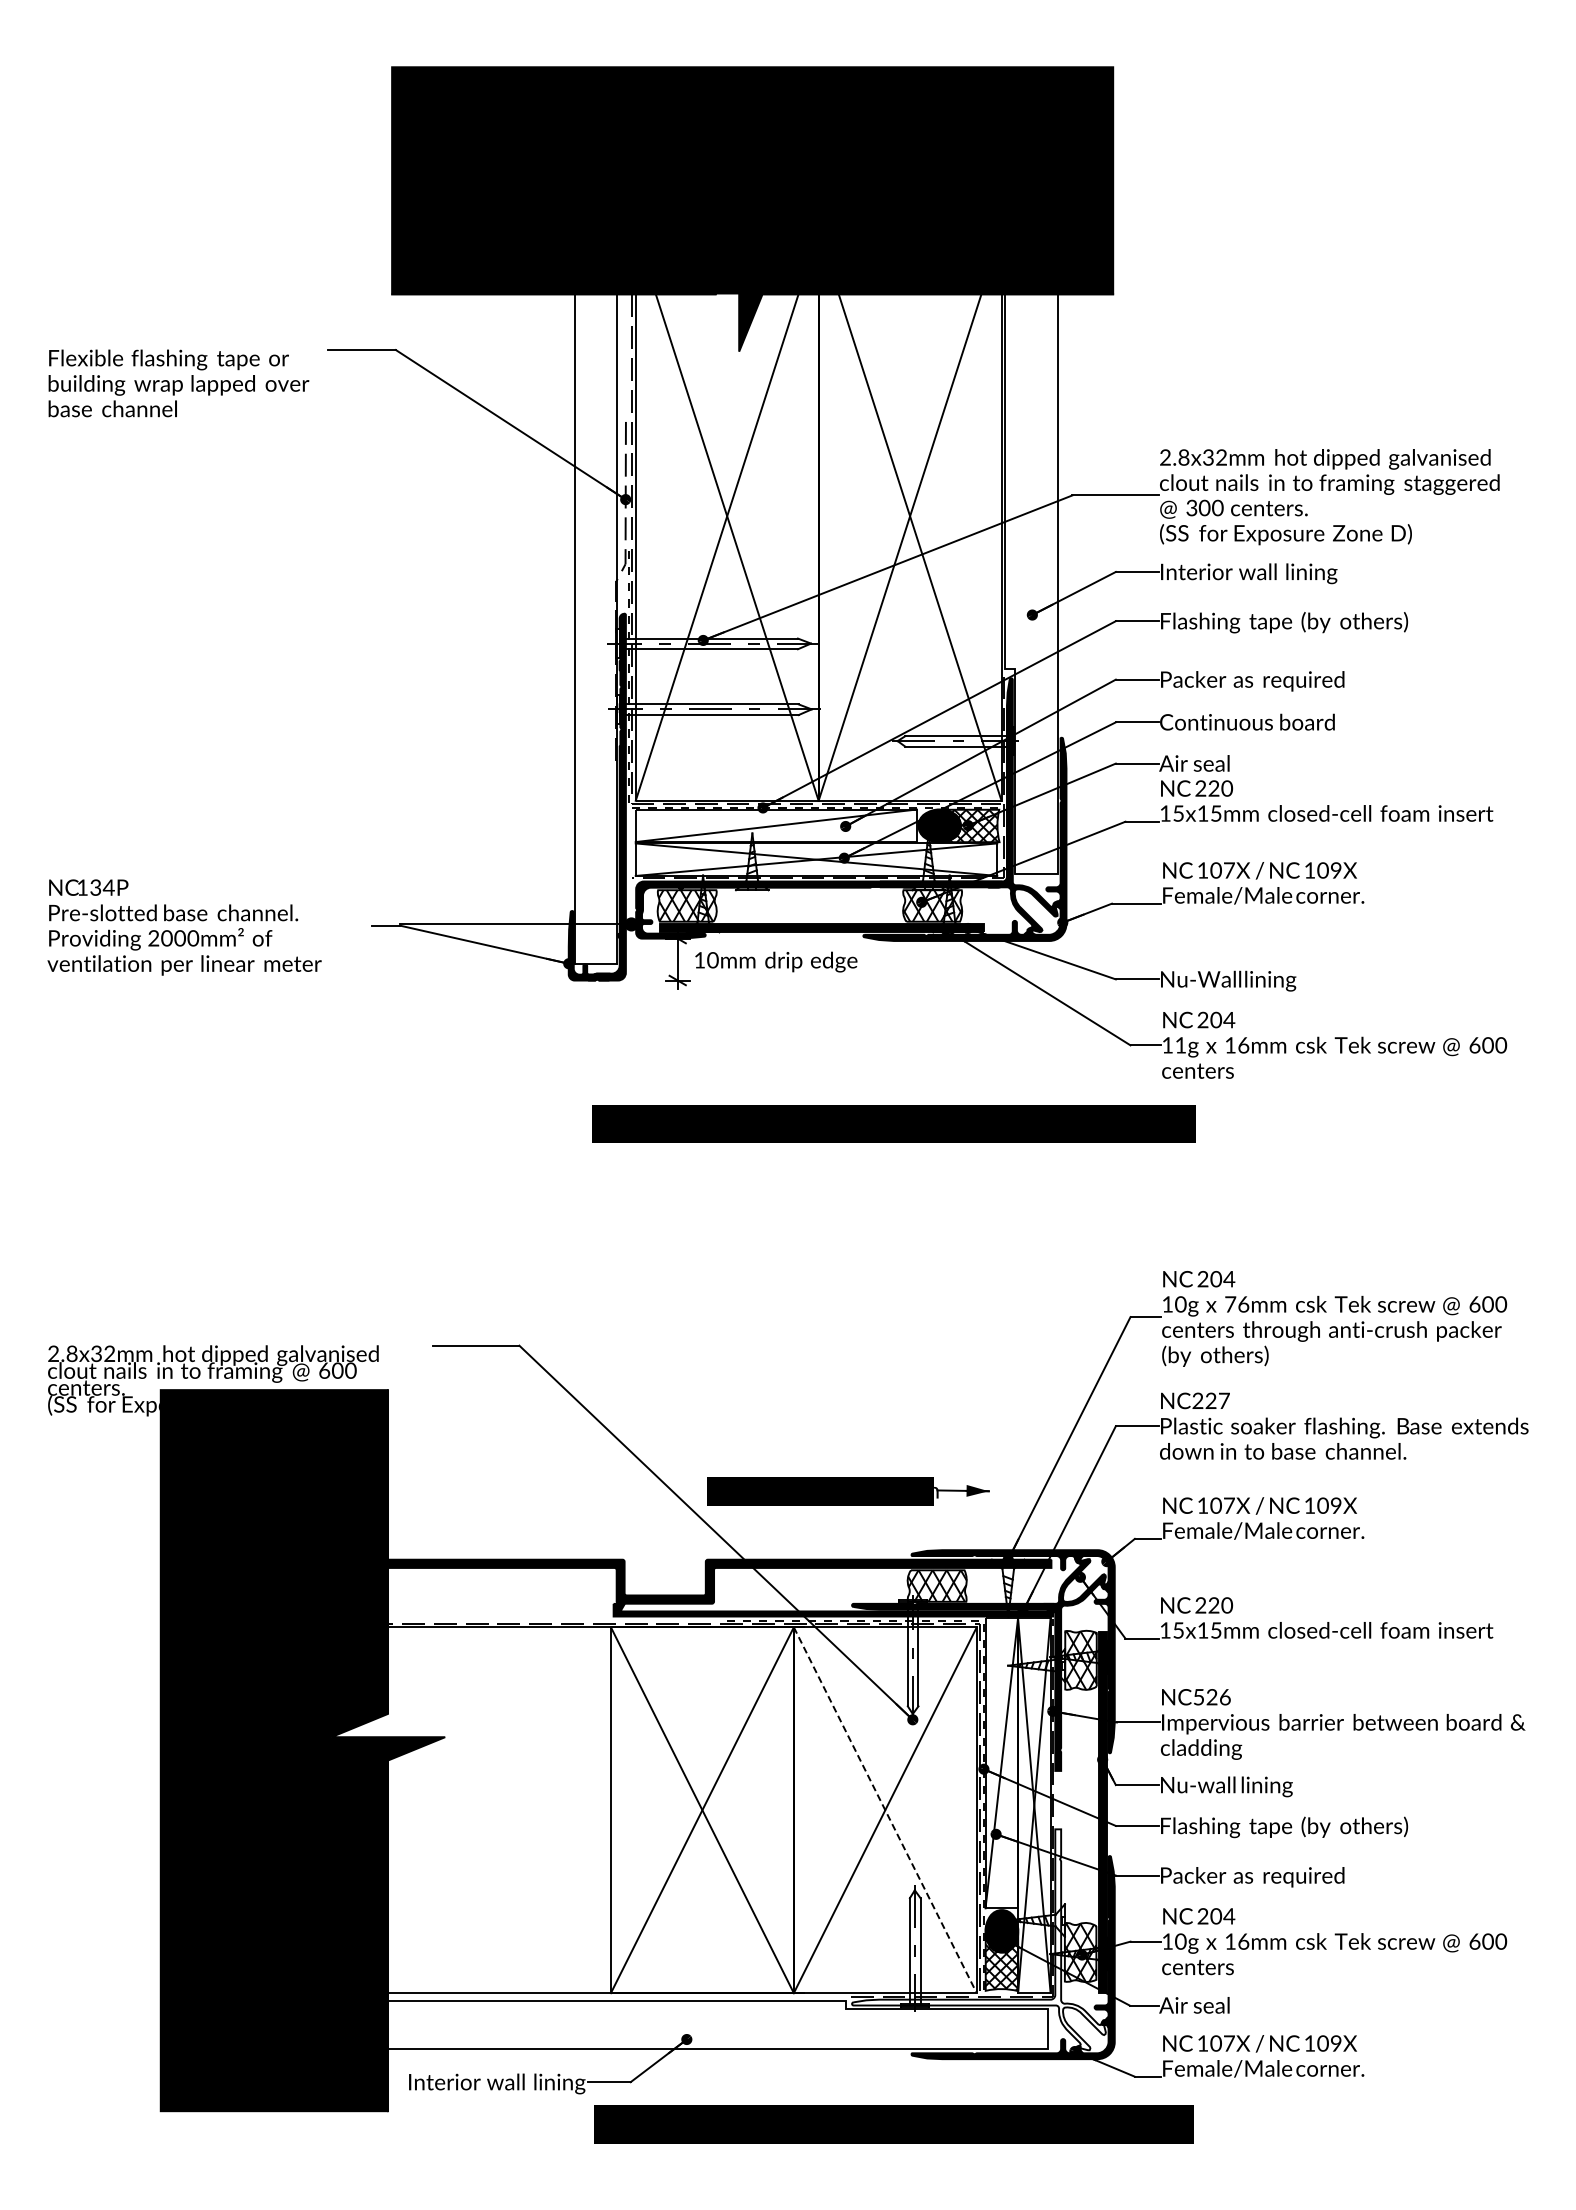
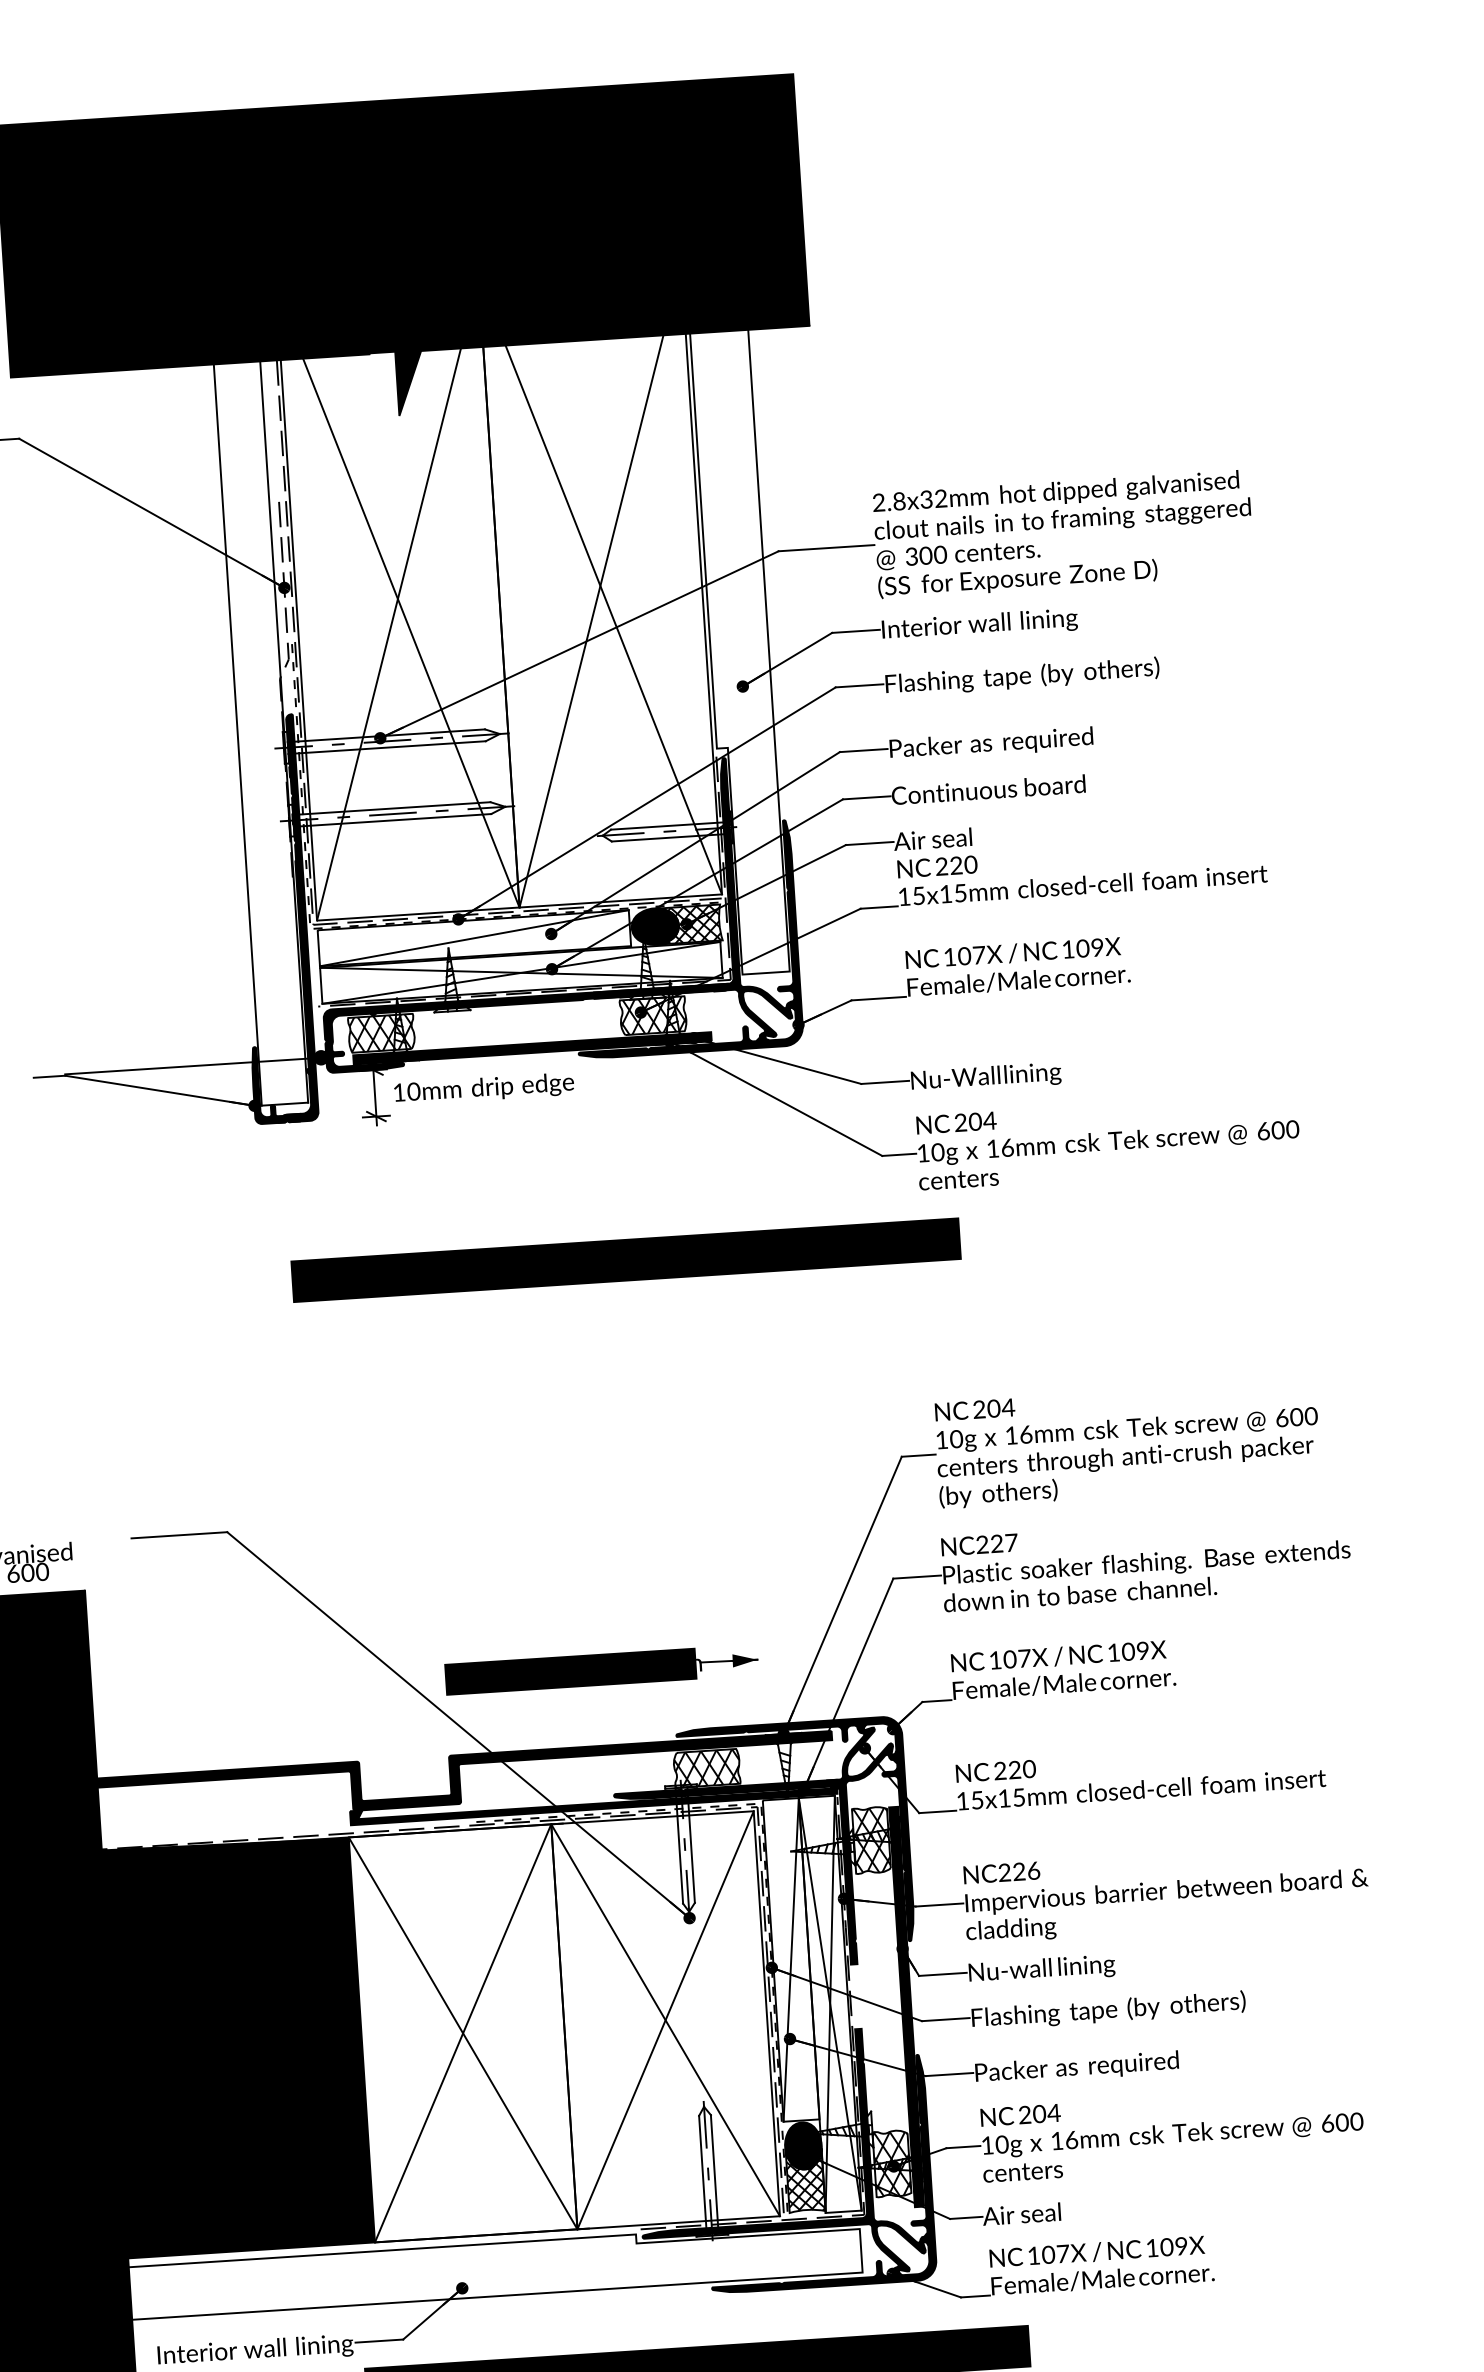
text: (1180, 1045) -> (937, 1152), 11g -> 10g
text: (1230, 1304) -> (1011, 1435), 76mm -> 16mm
text: (1198, 1697) -> (1004, 1873), NC526 -> NC226
fill: (470, 1808) -> (206, 2048), added
line: (885, 1810) -> (665, 2020), dashed -> solid
fill: (978, 1939) -> (778, 2156), added

